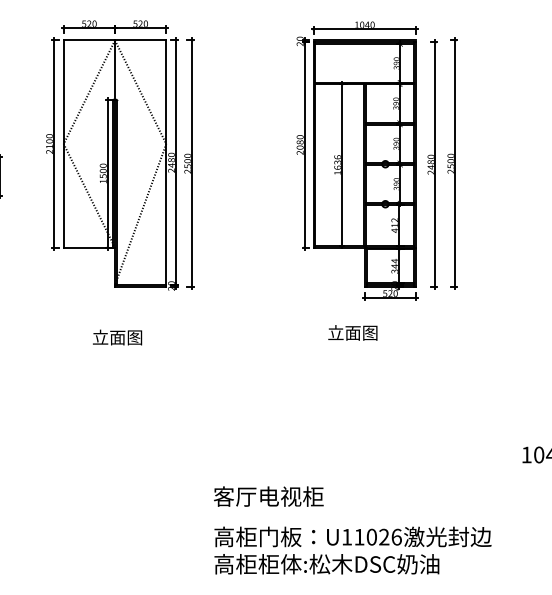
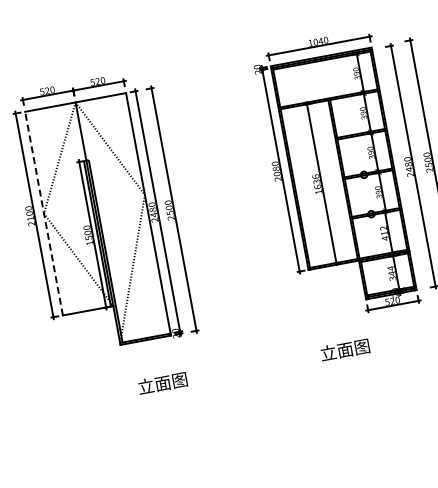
line: (63, 144) -> (43, 214), solid -> dashed
text: (352, 332) -> (344, 349), moved
text: (117, 337) -> (162, 383), moved

